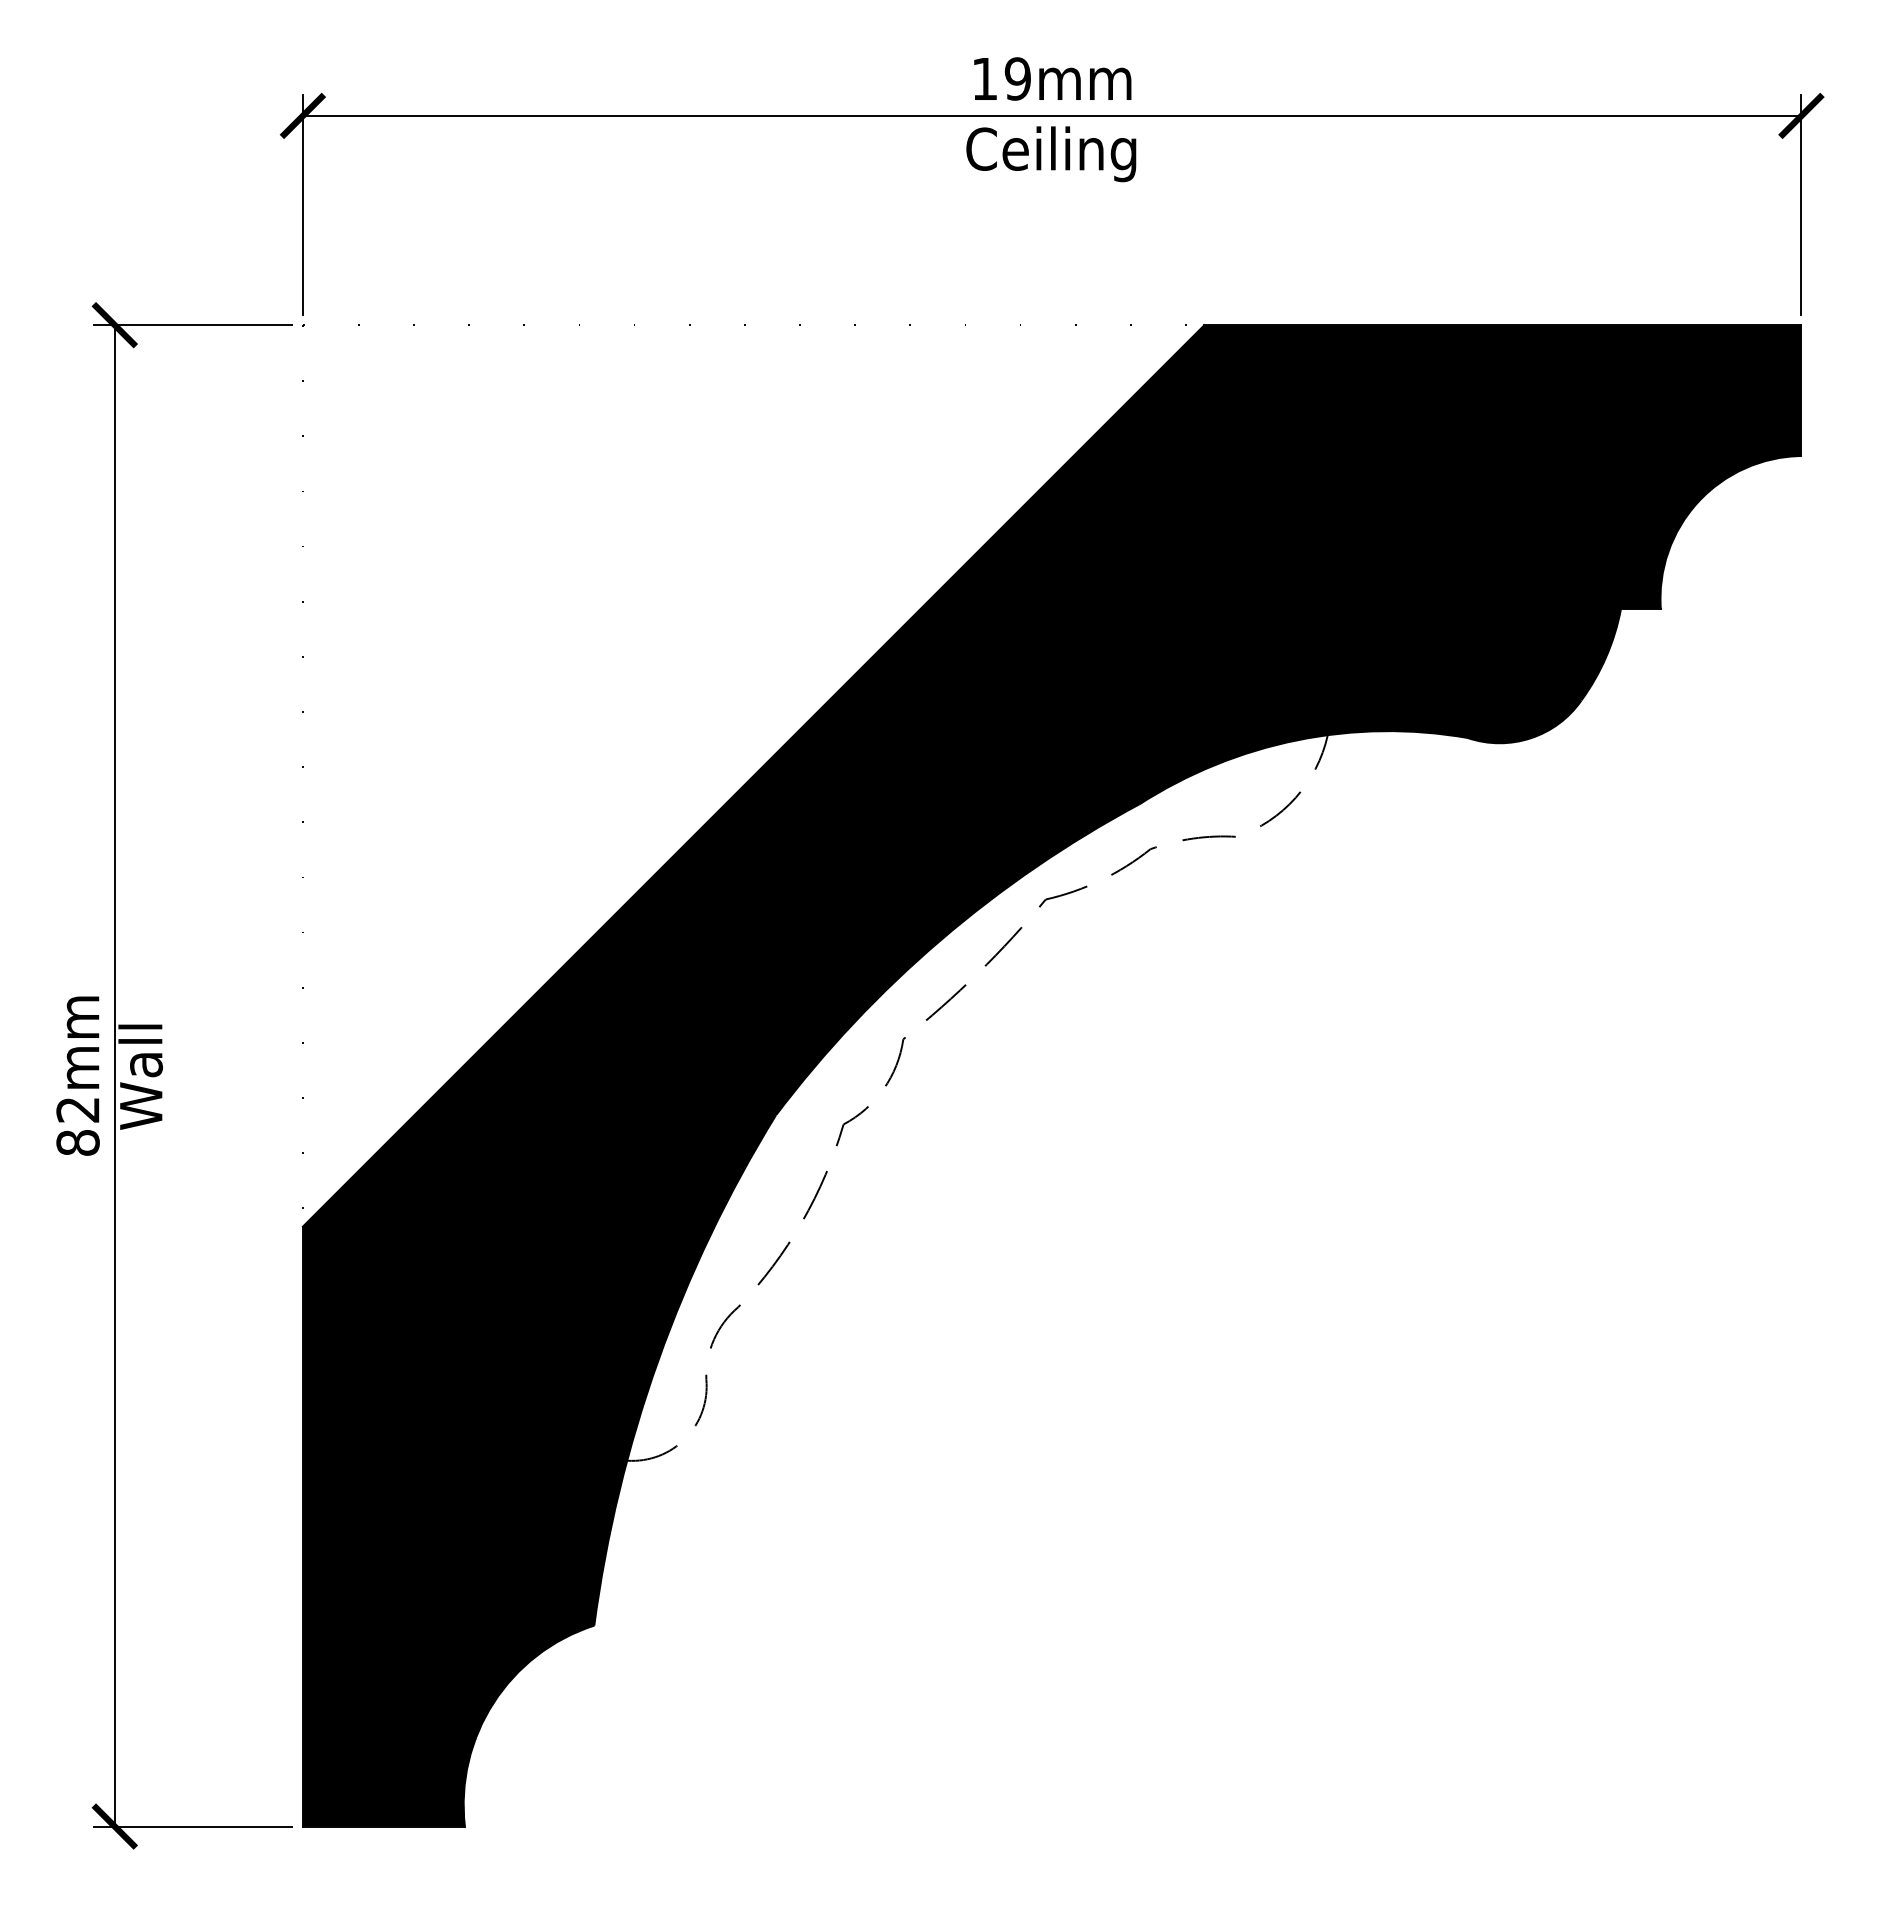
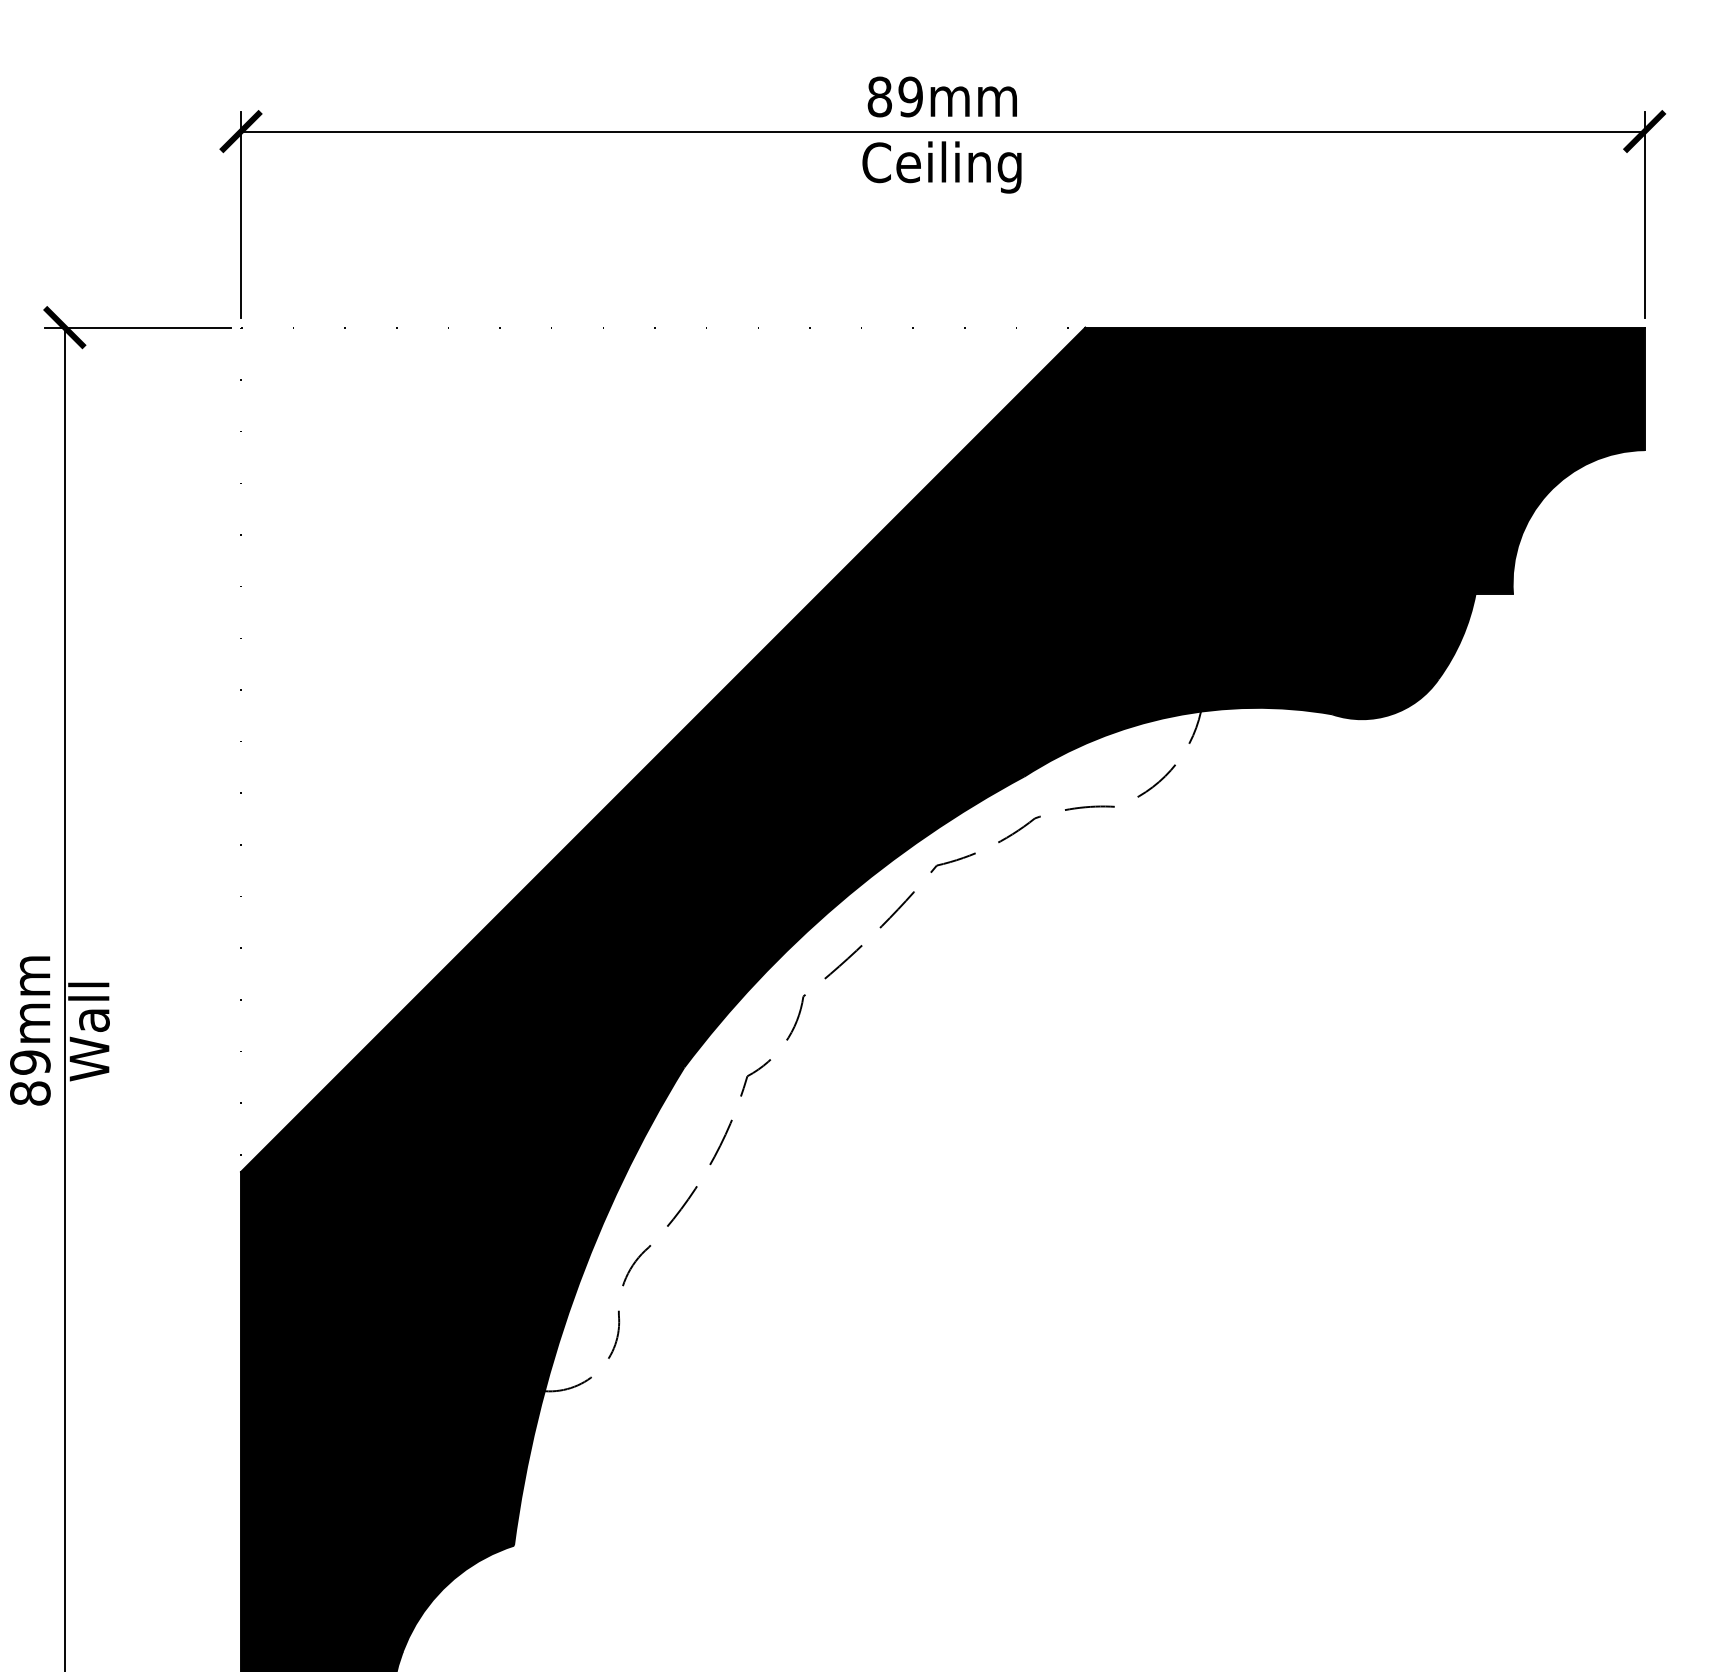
text: (984, 78) -> (879, 96), 19mm -> 89mm
text: (77, 1110) -> (29, 1063), 82mm -> 89mm

